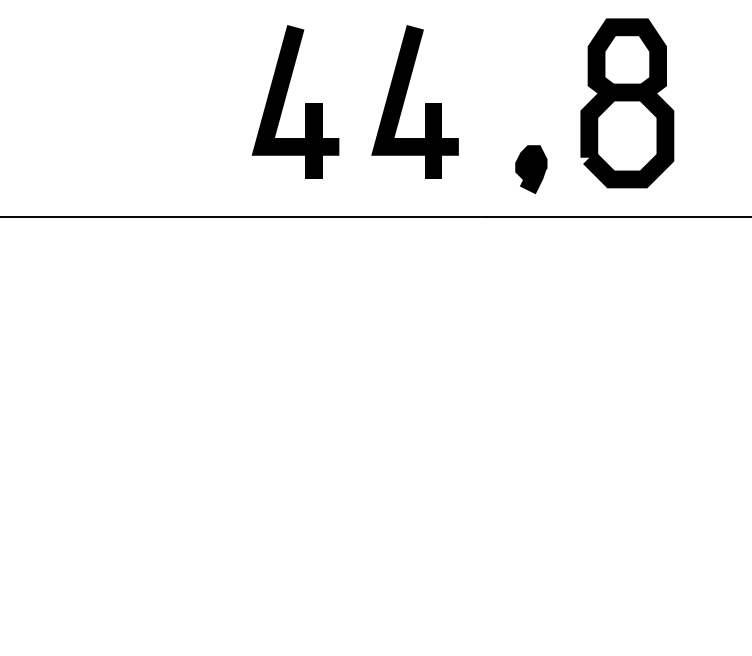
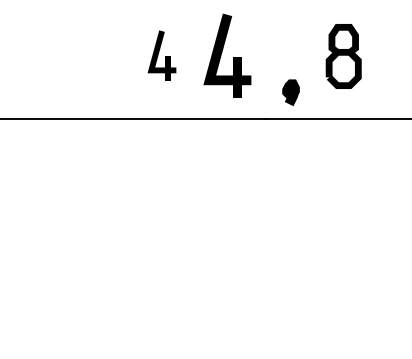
part: (294, 101) -> (161, 55), size x0.6
part: (627, 103) -> (343, 56), size x0.7

